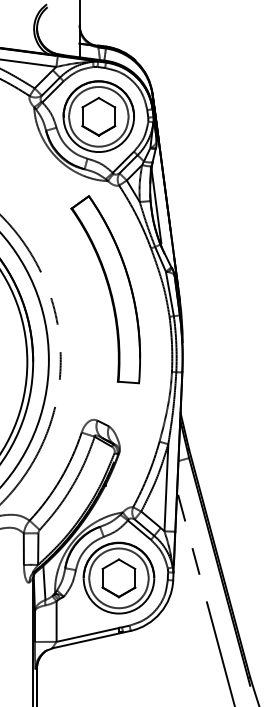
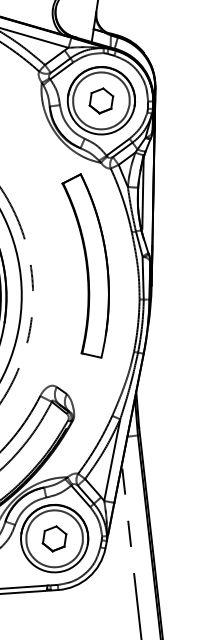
part: (98, 116) -> (101, 100), size x0.7
part: (118, 578) -> (54, 538), size x0.7

